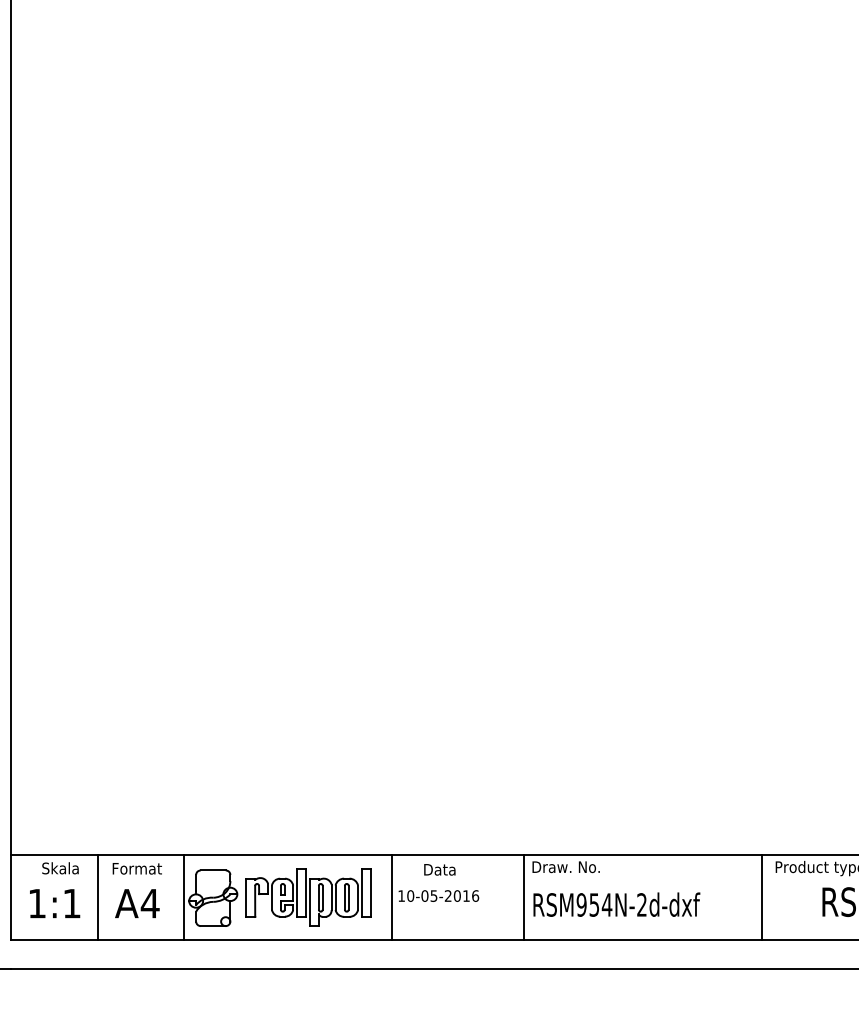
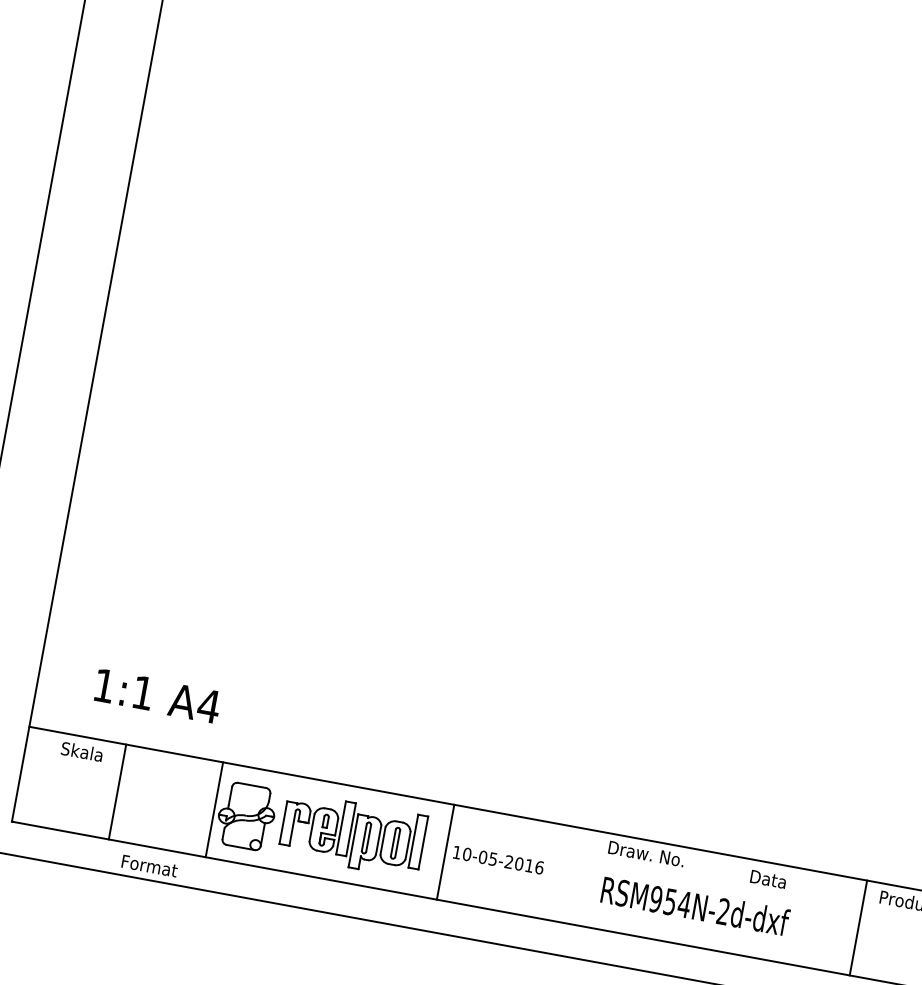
text: (136, 868) -> (148, 865), moved
text: (439, 869) -> (768, 879), moved
line: (524, 897) -> (593, 879), removed
text: (55, 903) -> (124, 689), moved
text: (137, 903) -> (194, 703), moved

